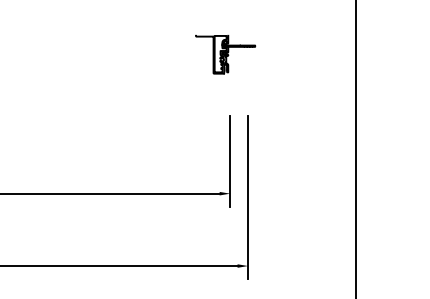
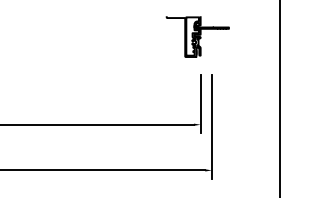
part: (225, 53) -> (197, 36), size x1.67

